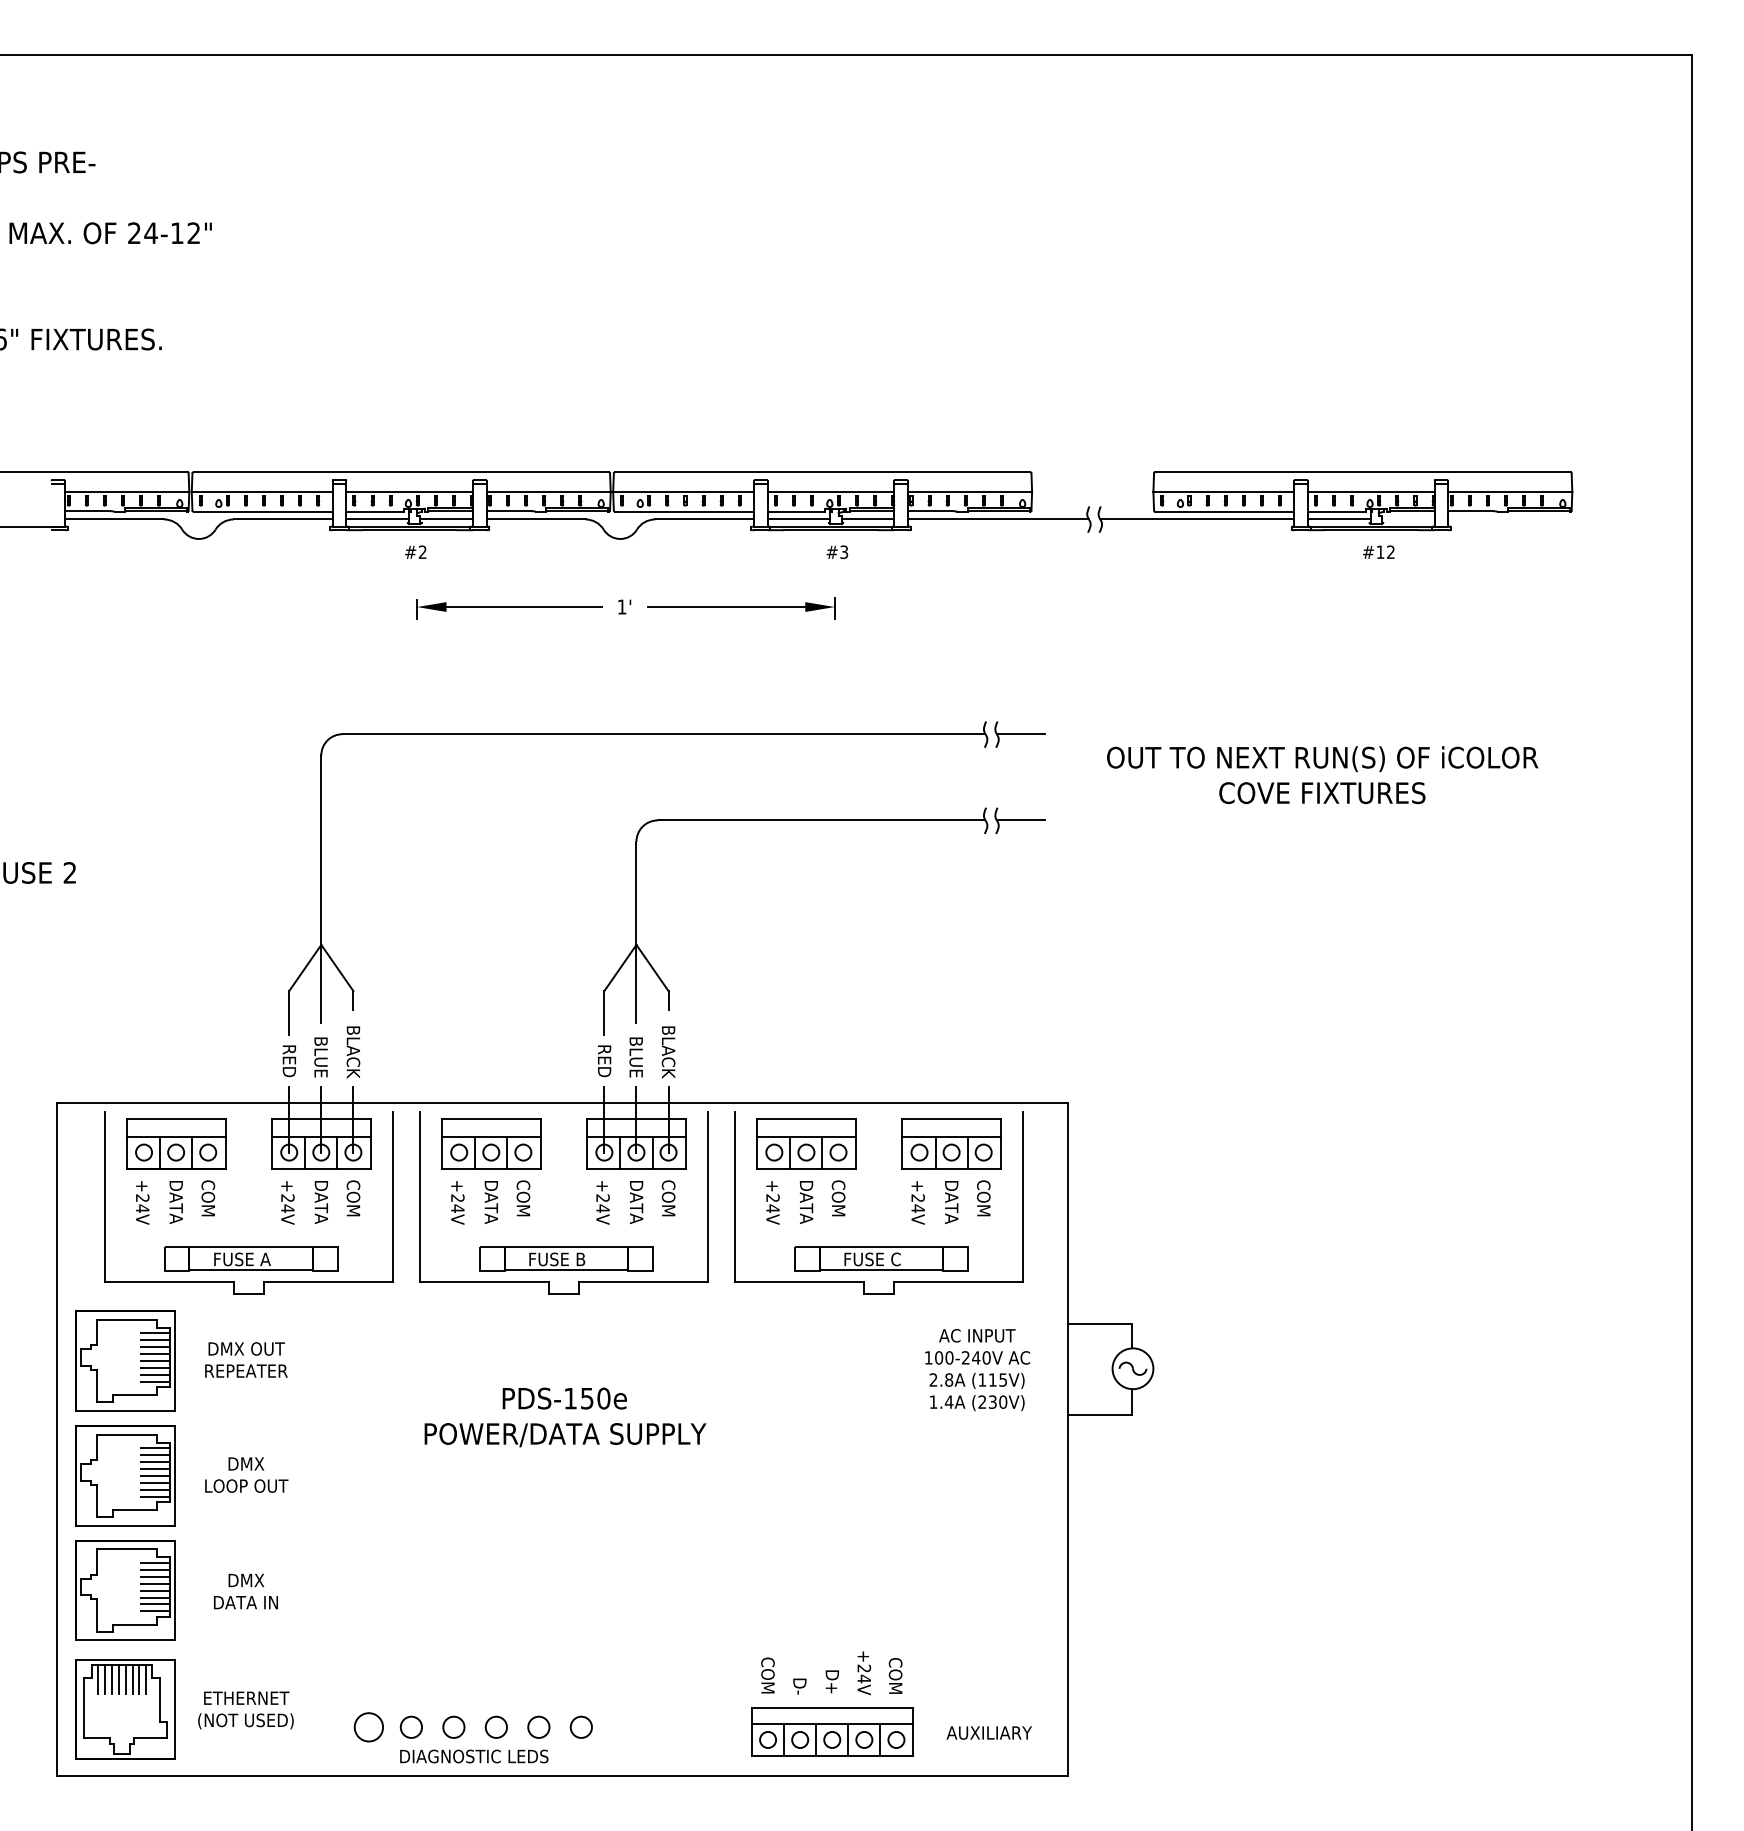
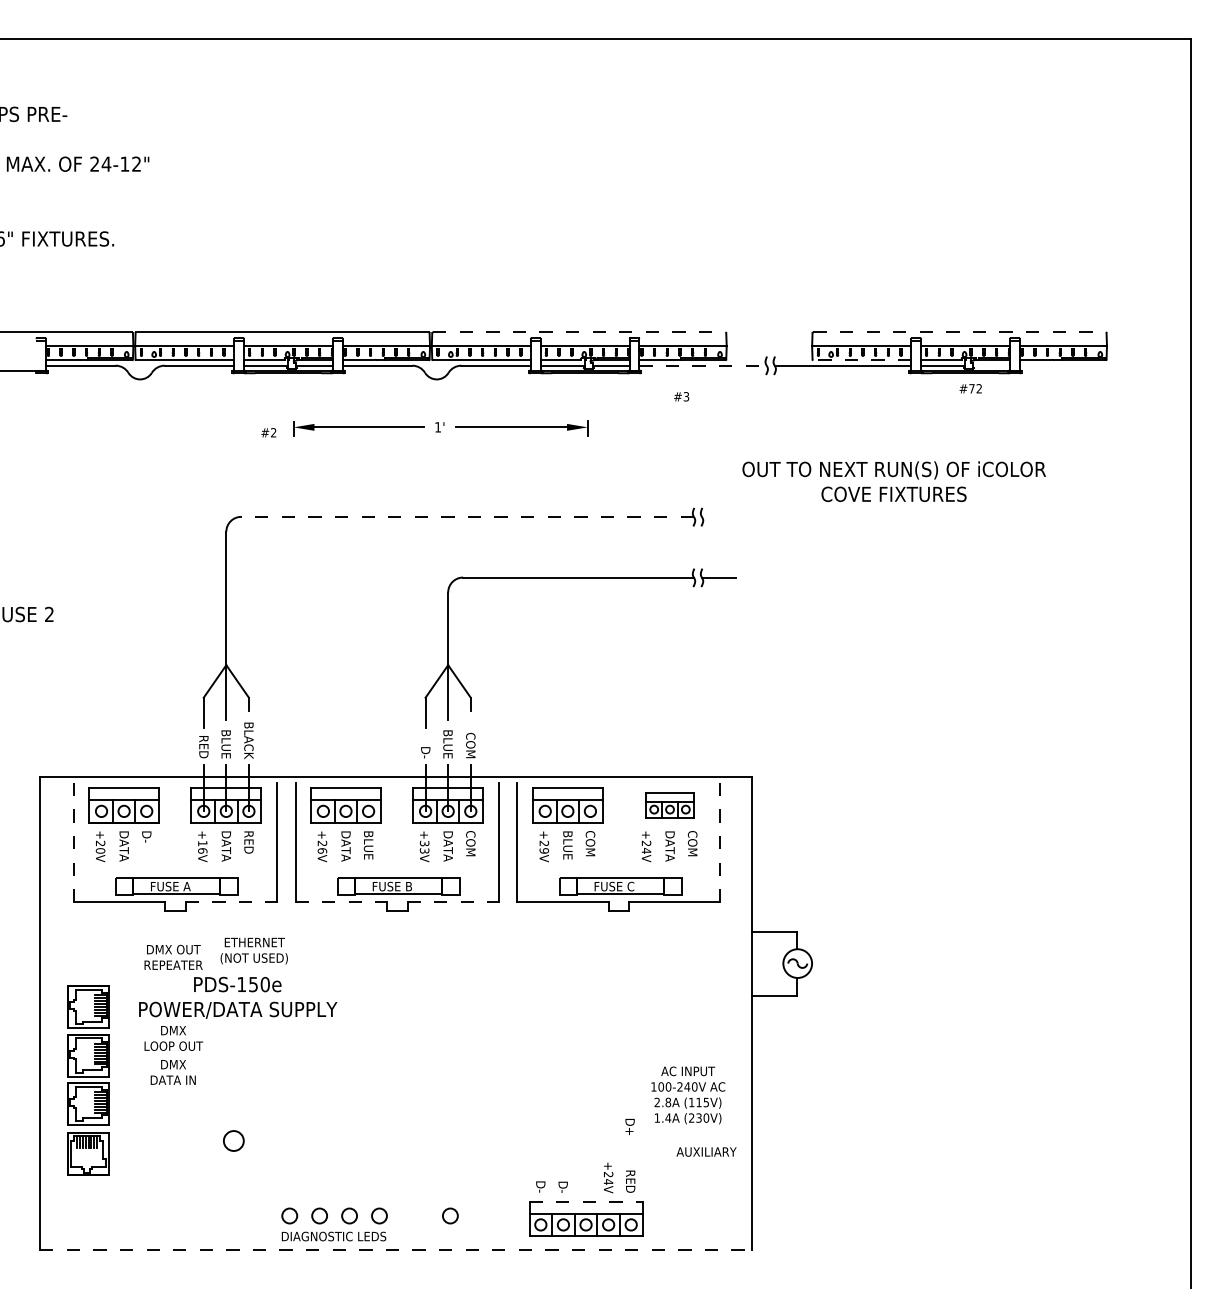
line: (822, 472) -> (579, 332), solid -> dashed
line: (1364, 472) -> (960, 332), solid -> dashed
line: (1223, 512) -> (861, 360), solid -> dashed
line: (999, 519) -> (703, 365), solid -> dashed
text: (415, 551) -> (268, 432), moved
text: (837, 551) -> (681, 396), moved
text: (1379, 551) -> (971, 388), #12 -> #72
line: (663, 733) -> (467, 516), solid -> dashed
line: (1020, 733) -> (718, 516), removed
text: (1321, 774) -> (893, 481), moved
text: (668, 1051) -> (470, 740), BLACK -> COM
text: (604, 1061) -> (425, 747), RED -> D-
part: (950, 1144) -> (669, 805), size x0.7
line: (104, 1196) -> (73, 842), solid -> dashed
line: (1023, 1196) -> (720, 842), solid -> dashed
text: (207, 1198) -> (146, 843), COM -> D-
text: (352, 1198) -> (248, 843), COM -> RED
text: (523, 1201) -> (368, 845), COM -> BLUE
text: (287, 1202) -> (202, 846), +24V -> +16V
text: (602, 1202) -> (424, 846), +24V -> +33V
text: (805, 1202) -> (567, 846), DATA -> BLUE
text: (142, 1208) -> (100, 850), +24V -> +20V
text: (457, 1208) -> (322, 850), +24V -> +26V
text: (771, 1208) -> (543, 850), +24V -> +29V
line: (328, 1281) -> (231, 902), solid -> dashed
line: (484, 1281) -> (341, 902), solid -> dashed
line: (644, 1281) -> (453, 902), solid -> dashed
text: (977, 1370) -> (688, 1095), moved
text: (565, 1416) -> (238, 997), moved
part: (125, 1534) -> (88, 1080), size x0.6
text: (244, 1591) -> (172, 1072), moved
text: (767, 1675) -> (540, 1179), COM -> D-
text: (895, 1675) -> (630, 1179), COM -> RED
text: (831, 1681) -> (629, 1126), moved
line: (832, 1708) -> (586, 1202), solid -> dashed
text: (244, 1709) -> (253, 950), moved
circle: (368, 1726) -> (233, 1140), moved
circle: (581, 1726) -> (450, 1215), moved
text: (989, 1732) -> (706, 1151), moved
line: (563, 1776) -> (396, 1250), solid -> dashed

